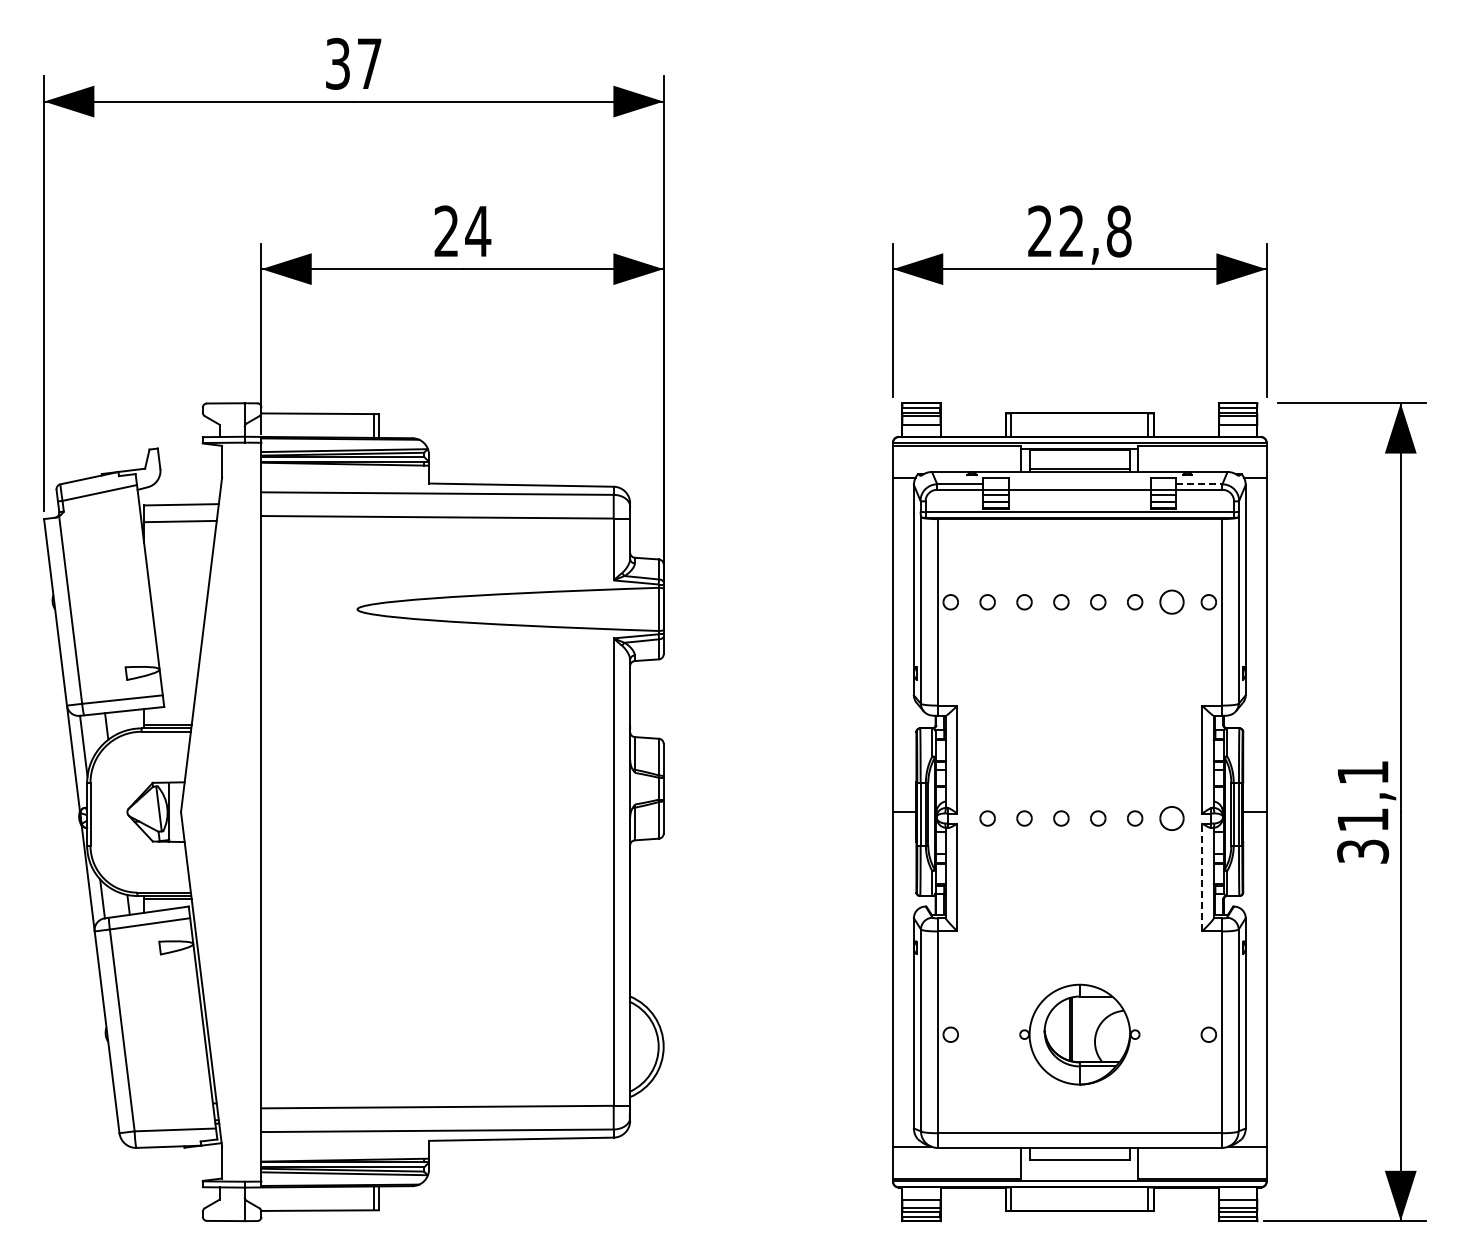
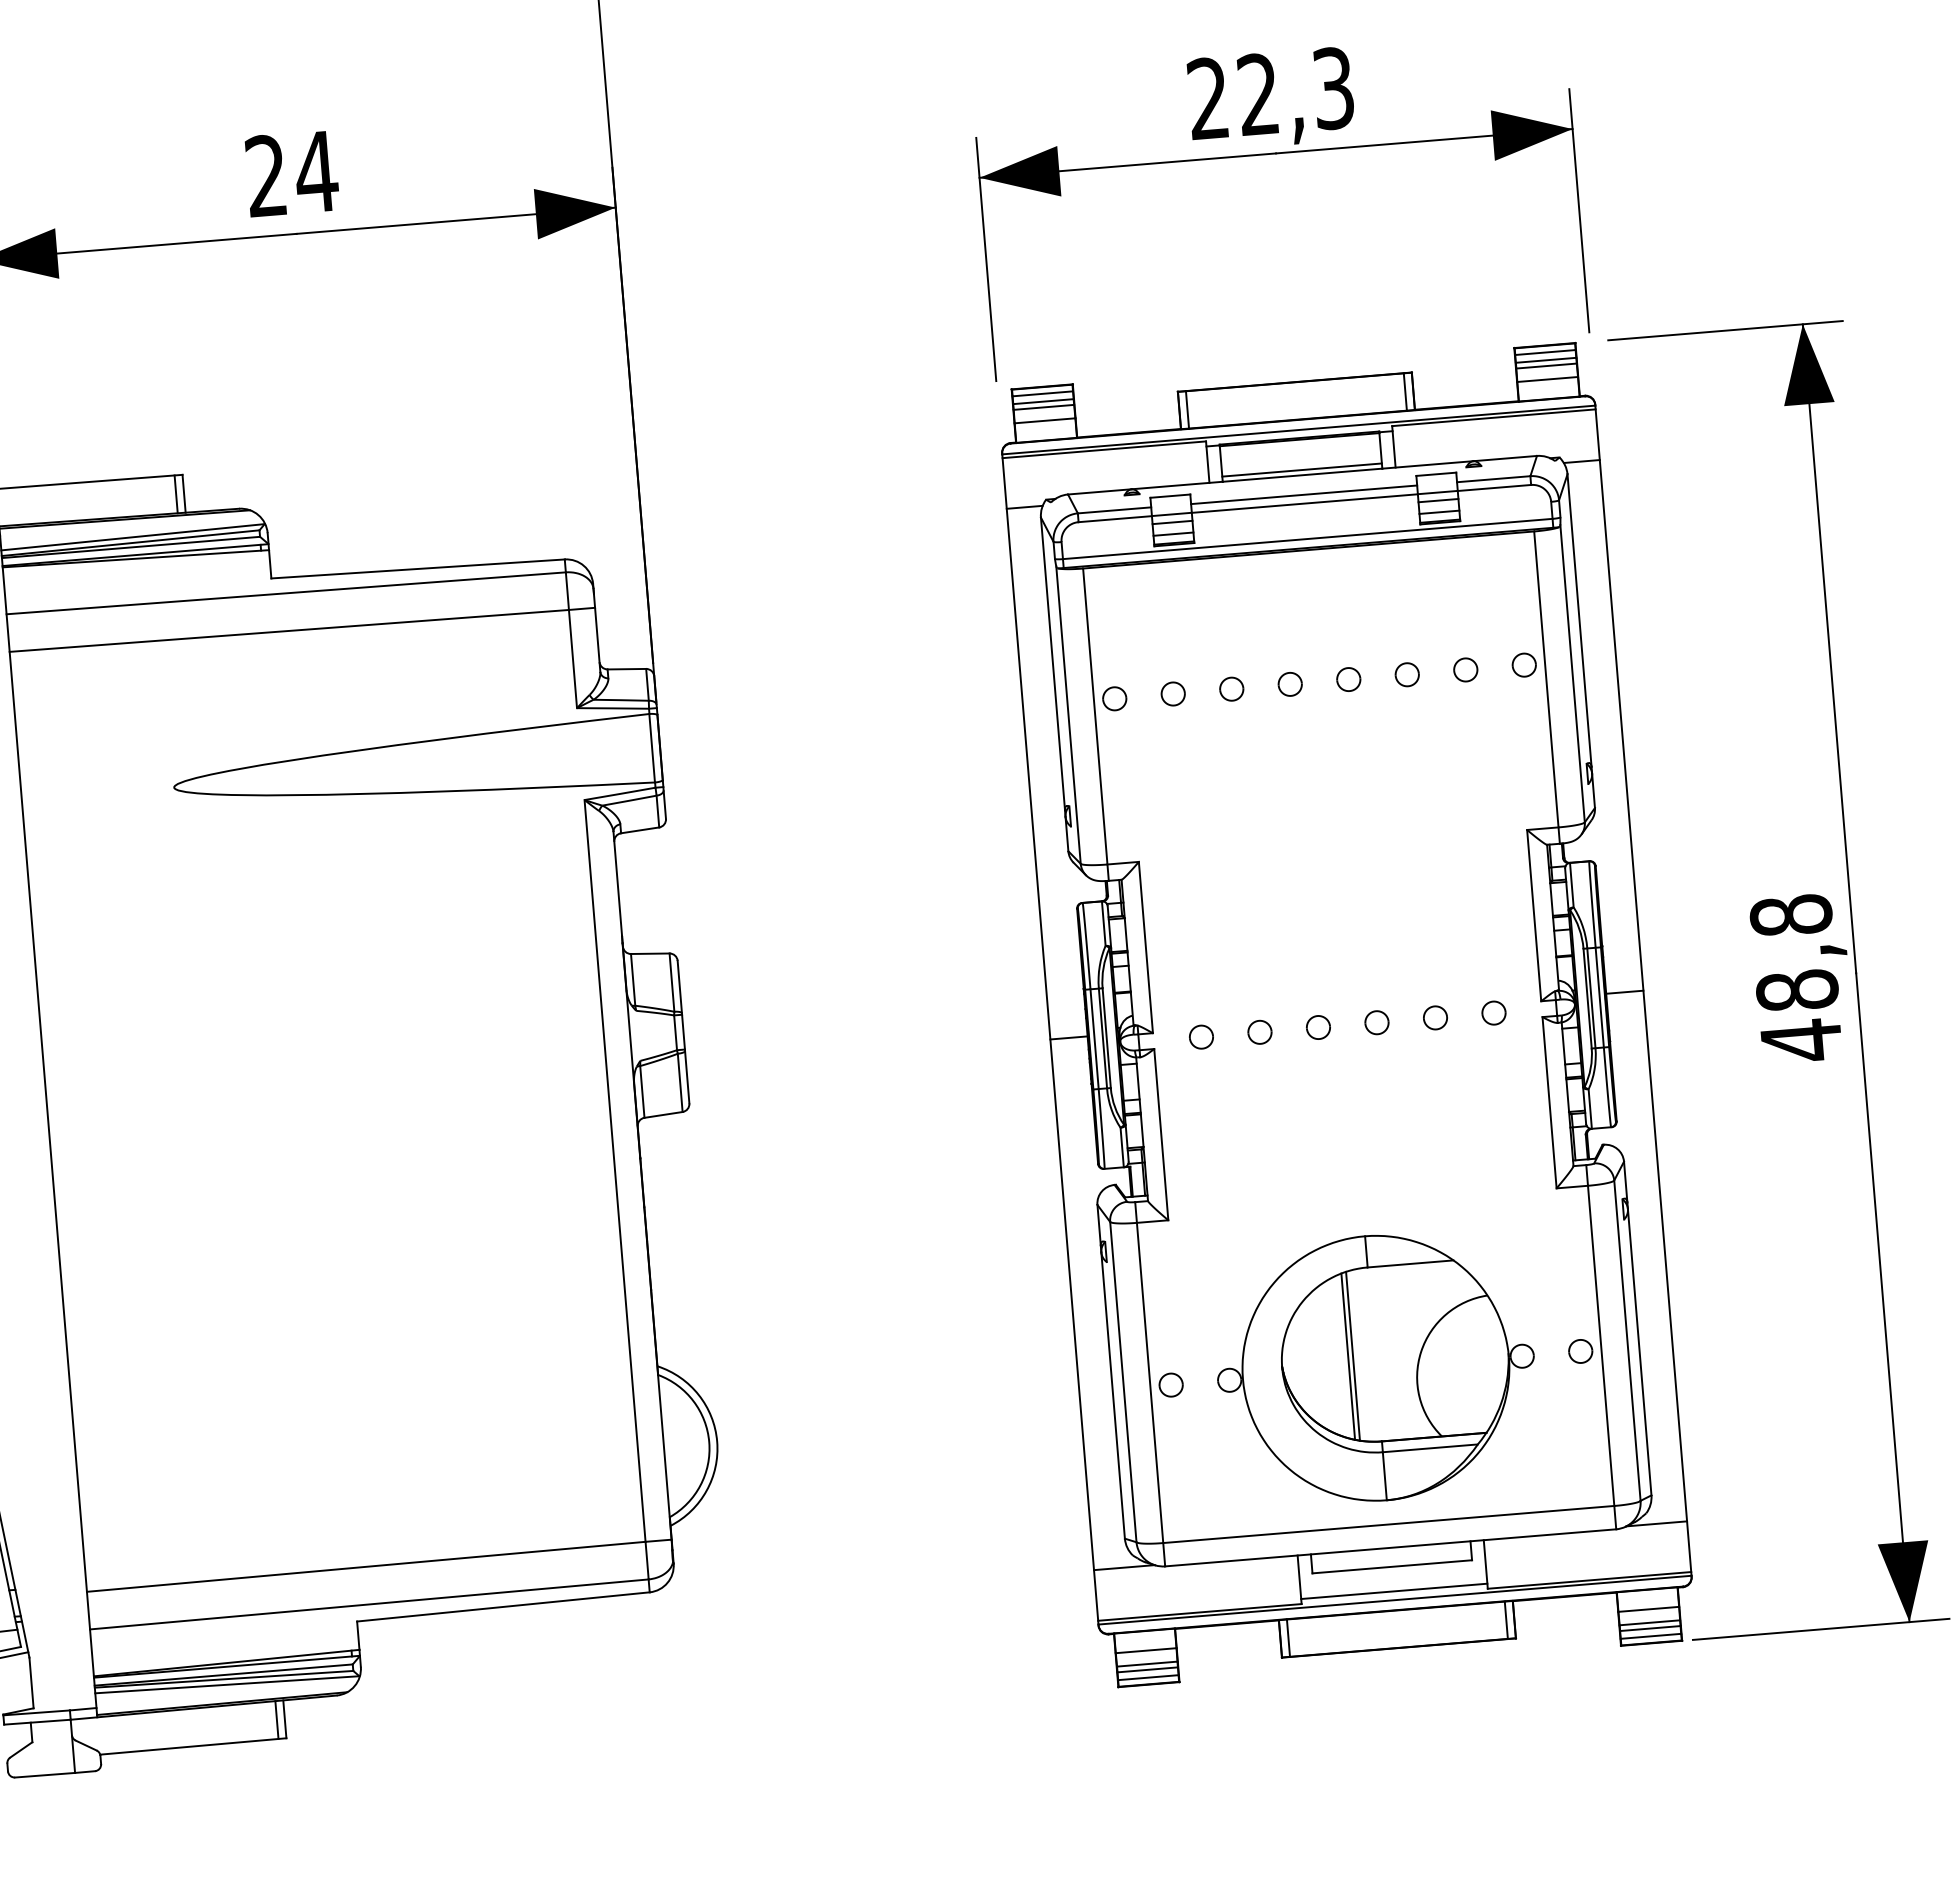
text: (1118, 231) -> (1332, 88), 22,8 -> 22,3
line: (1079, 484) -> (1303, 495), added
line: (1199, 484) -> (1494, 479), dashed -> solid
part: (1171, 602) -> (1465, 670), size x0.62
text: (1363, 812) -> (1797, 978), 31,1 -> 48,8
part: (1171, 818) -> (1493, 1013), size x0.62
line: (1202, 877) -> (1550, 1102), dashed -> solid
part: (1079, 1034) -> (1375, 1367), size x1.67
line: (1079, 1175) -> (1393, 1591), added

